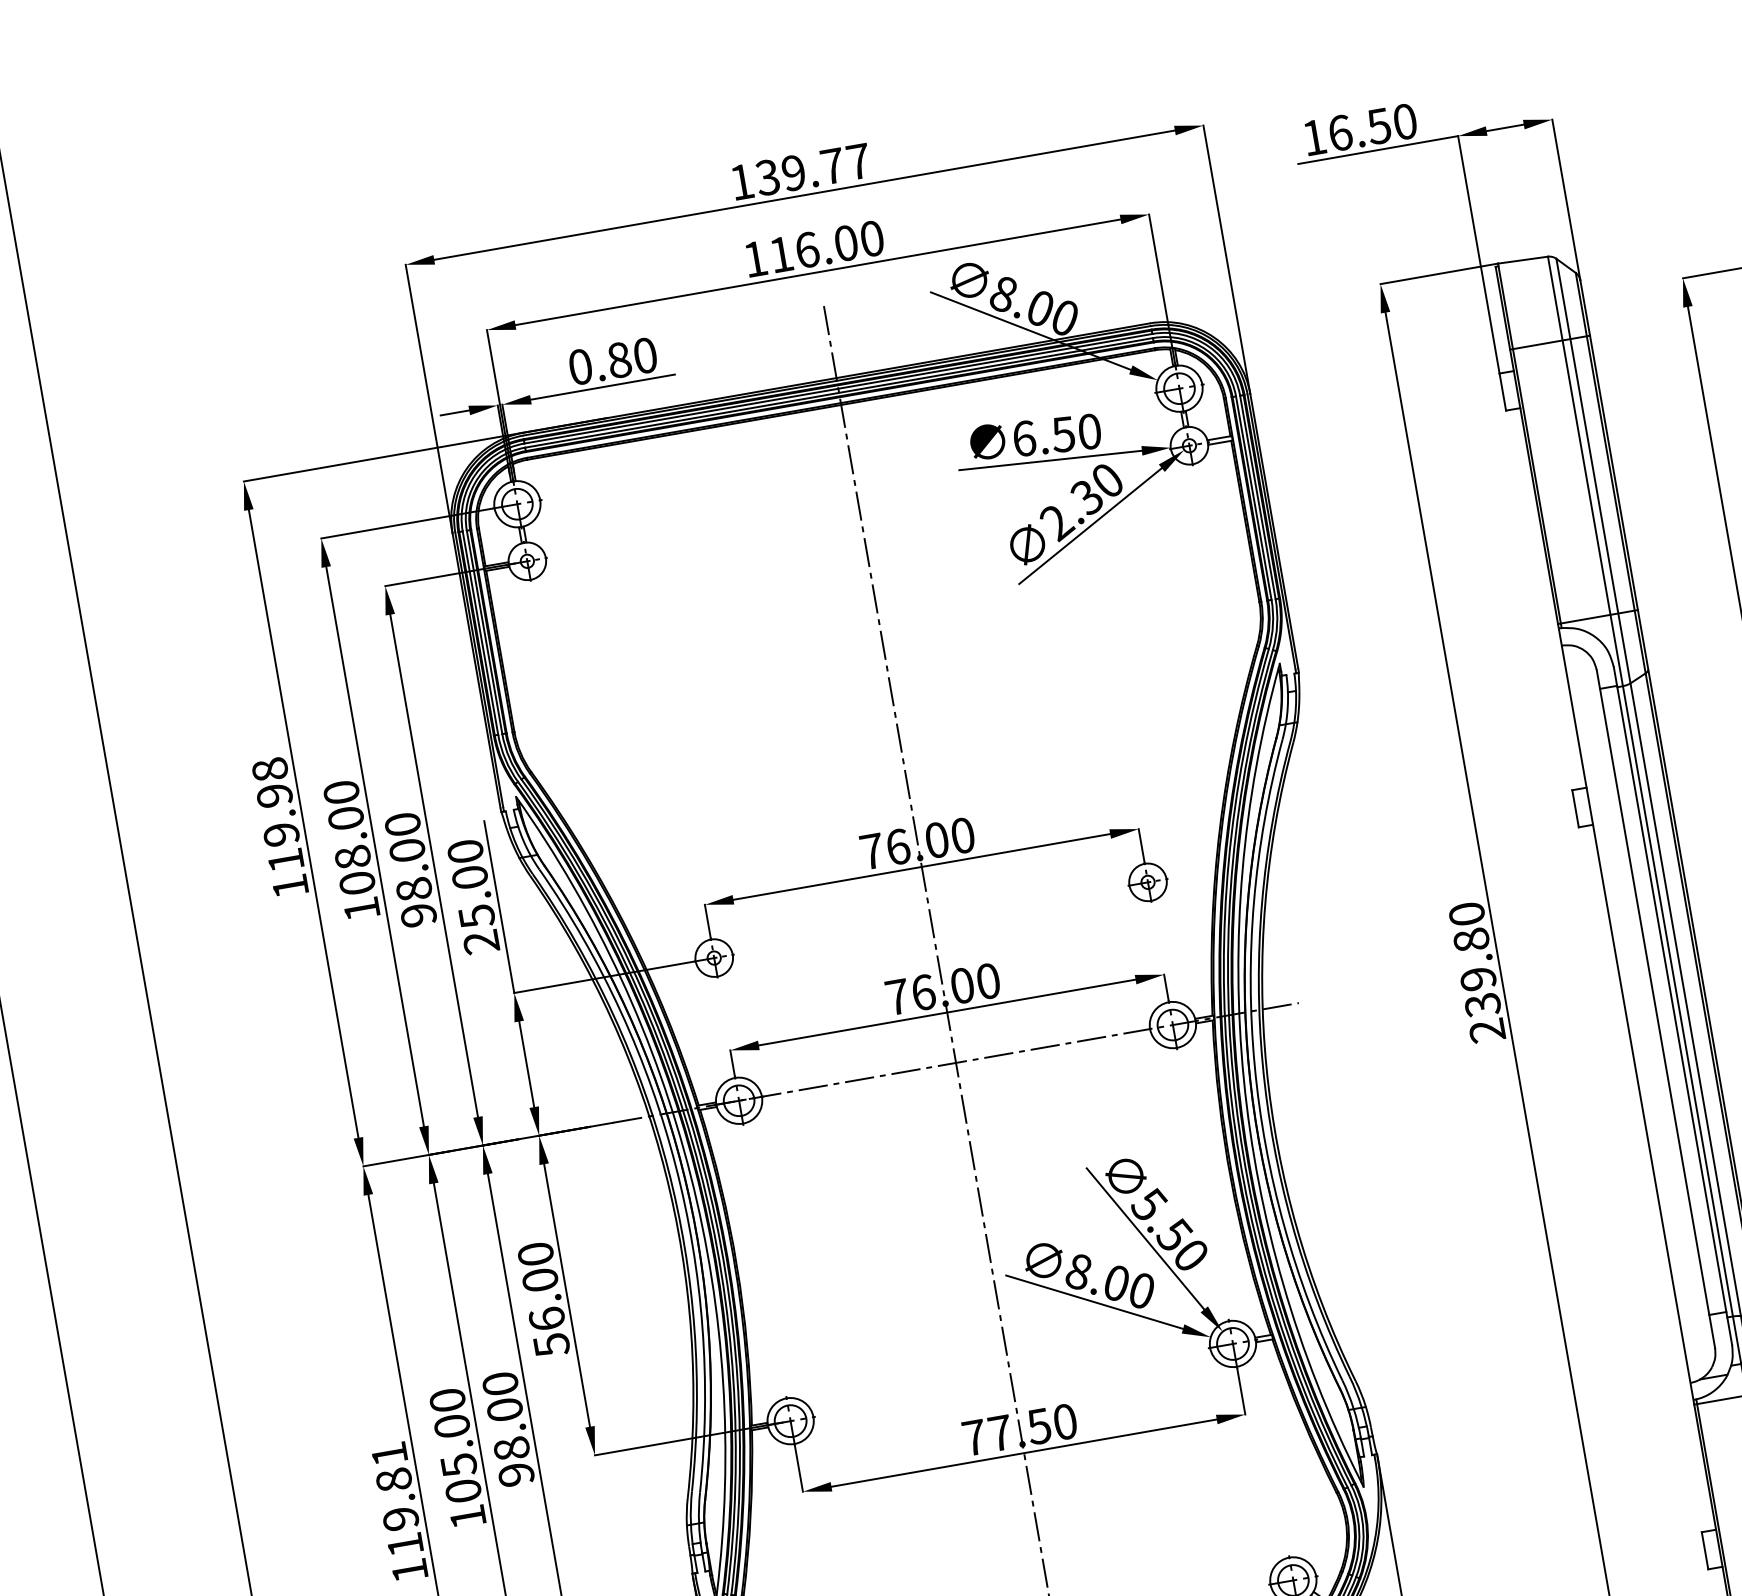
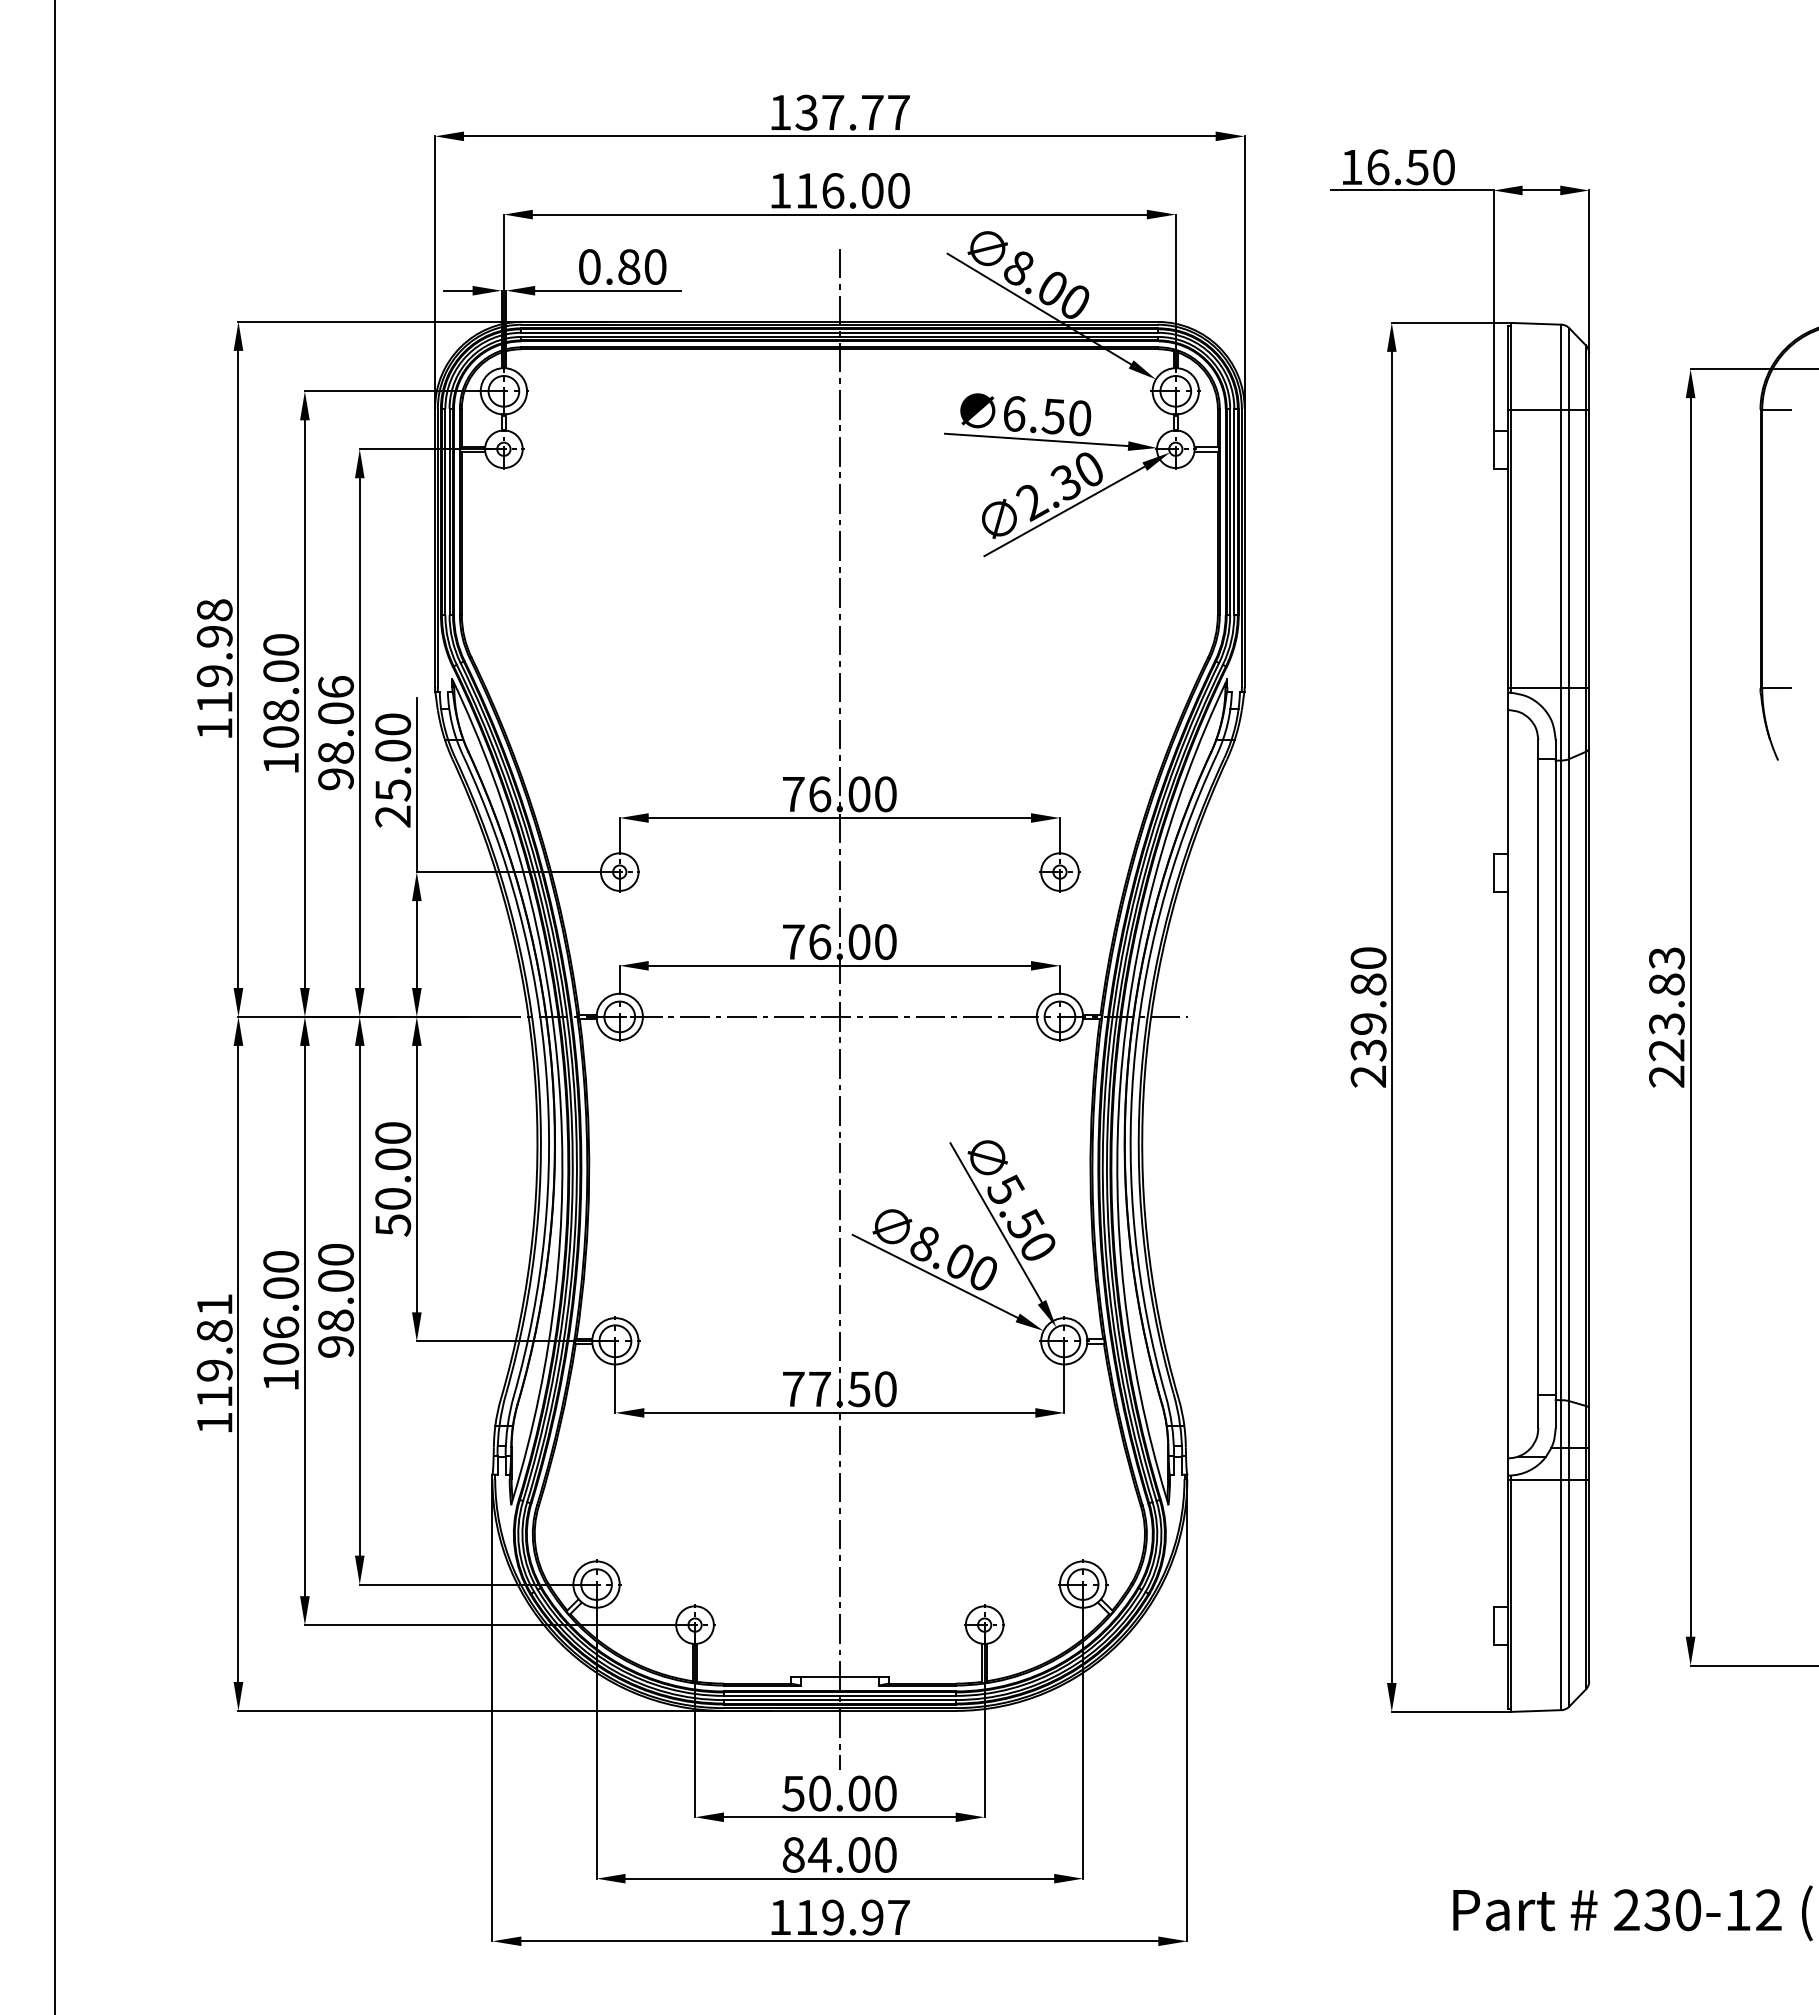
text: (794, 172) -> (833, 112), 139.77 -> 137.77
text: (402, 824) -> (335, 686), 98.00 -> 98.06
text: (547, 1318) -> (393, 1198), 56.00 -> 50.00
text: (459, 1464) -> (281, 1327), 105.00 -> 106.00

